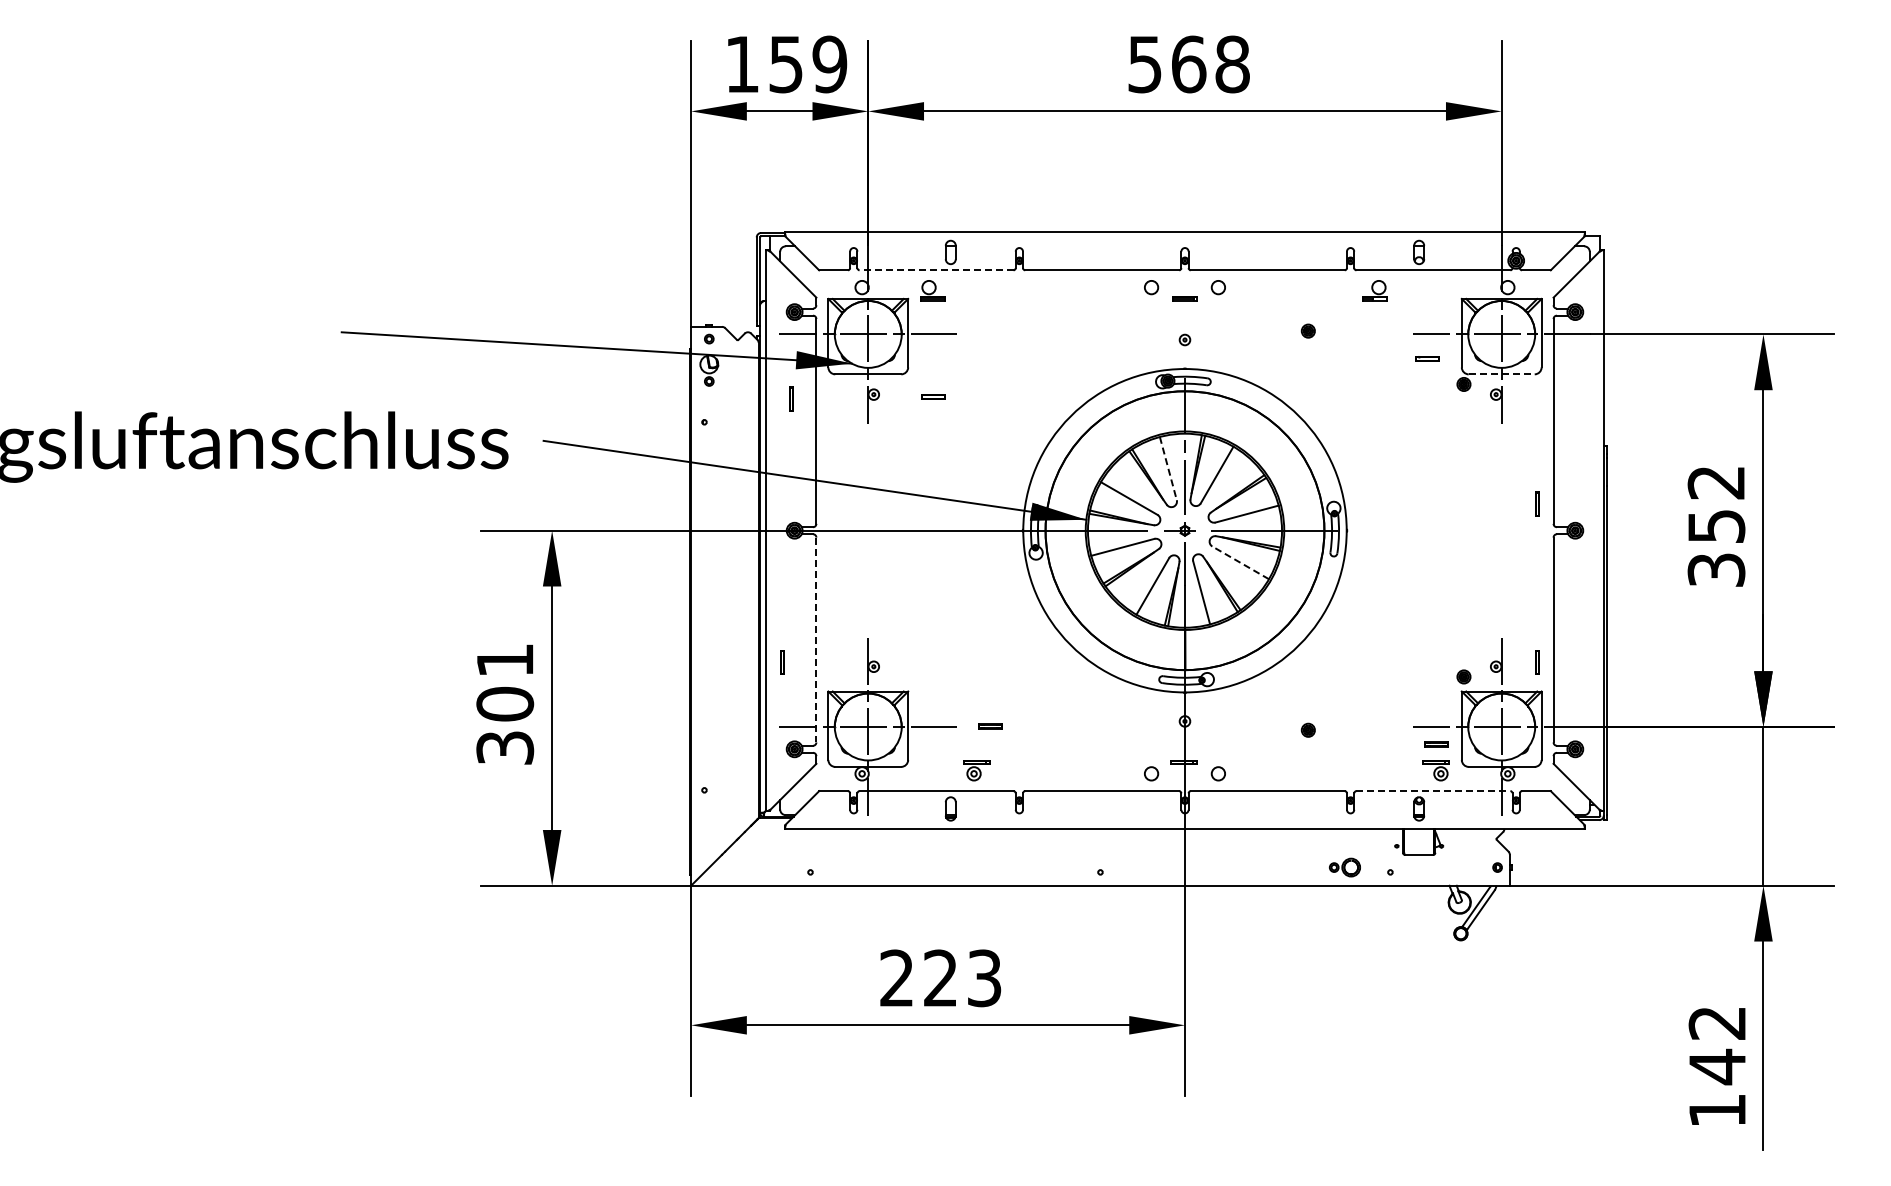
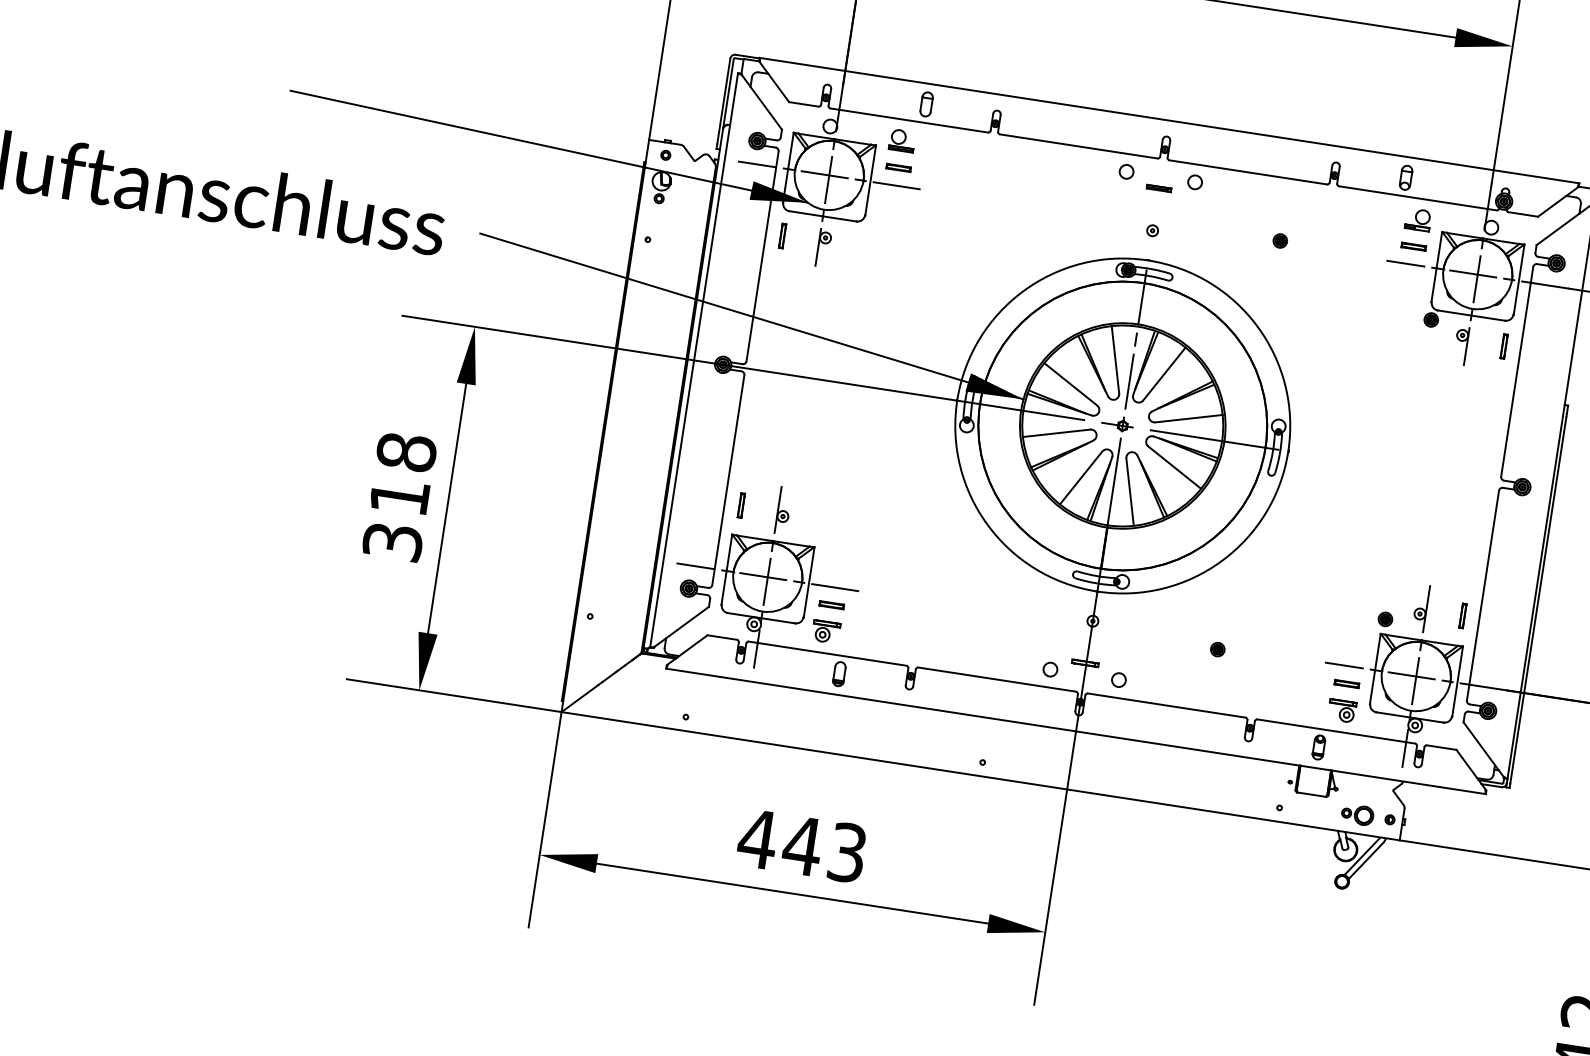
line: (936, 270) -> (909, 120), dashed -> solid
part: (1374, 290) -> (1417, 219), moved
part: (1427, 358) -> (1413, 246), moved
line: (1501, 374) -> (1471, 315), dashed -> solid
part: (933, 396) -> (898, 167), moved
line: (790, 398) -> (781, 235), moved
line: (1168, 468) -> (1115, 359), dashed -> solid
line: (1536, 503) -> (1503, 345), moved
line: (1240, 562) -> (1174, 467), dashed -> solid
line: (816, 640) -> (728, 480), dashed -> solid
line: (781, 662) -> (740, 505), moved
text: (505, 682) -> (403, 474), 301 -> 318
part: (990, 726) -> (831, 605), moved
part: (976, 770) -> (825, 631), moved
line: (1433, 791) -> (1336, 731), dashed -> solid
part: (1344, 867) -> (1357, 814), moved
text: (918, 977) -> (779, 841), 223 -> 443

